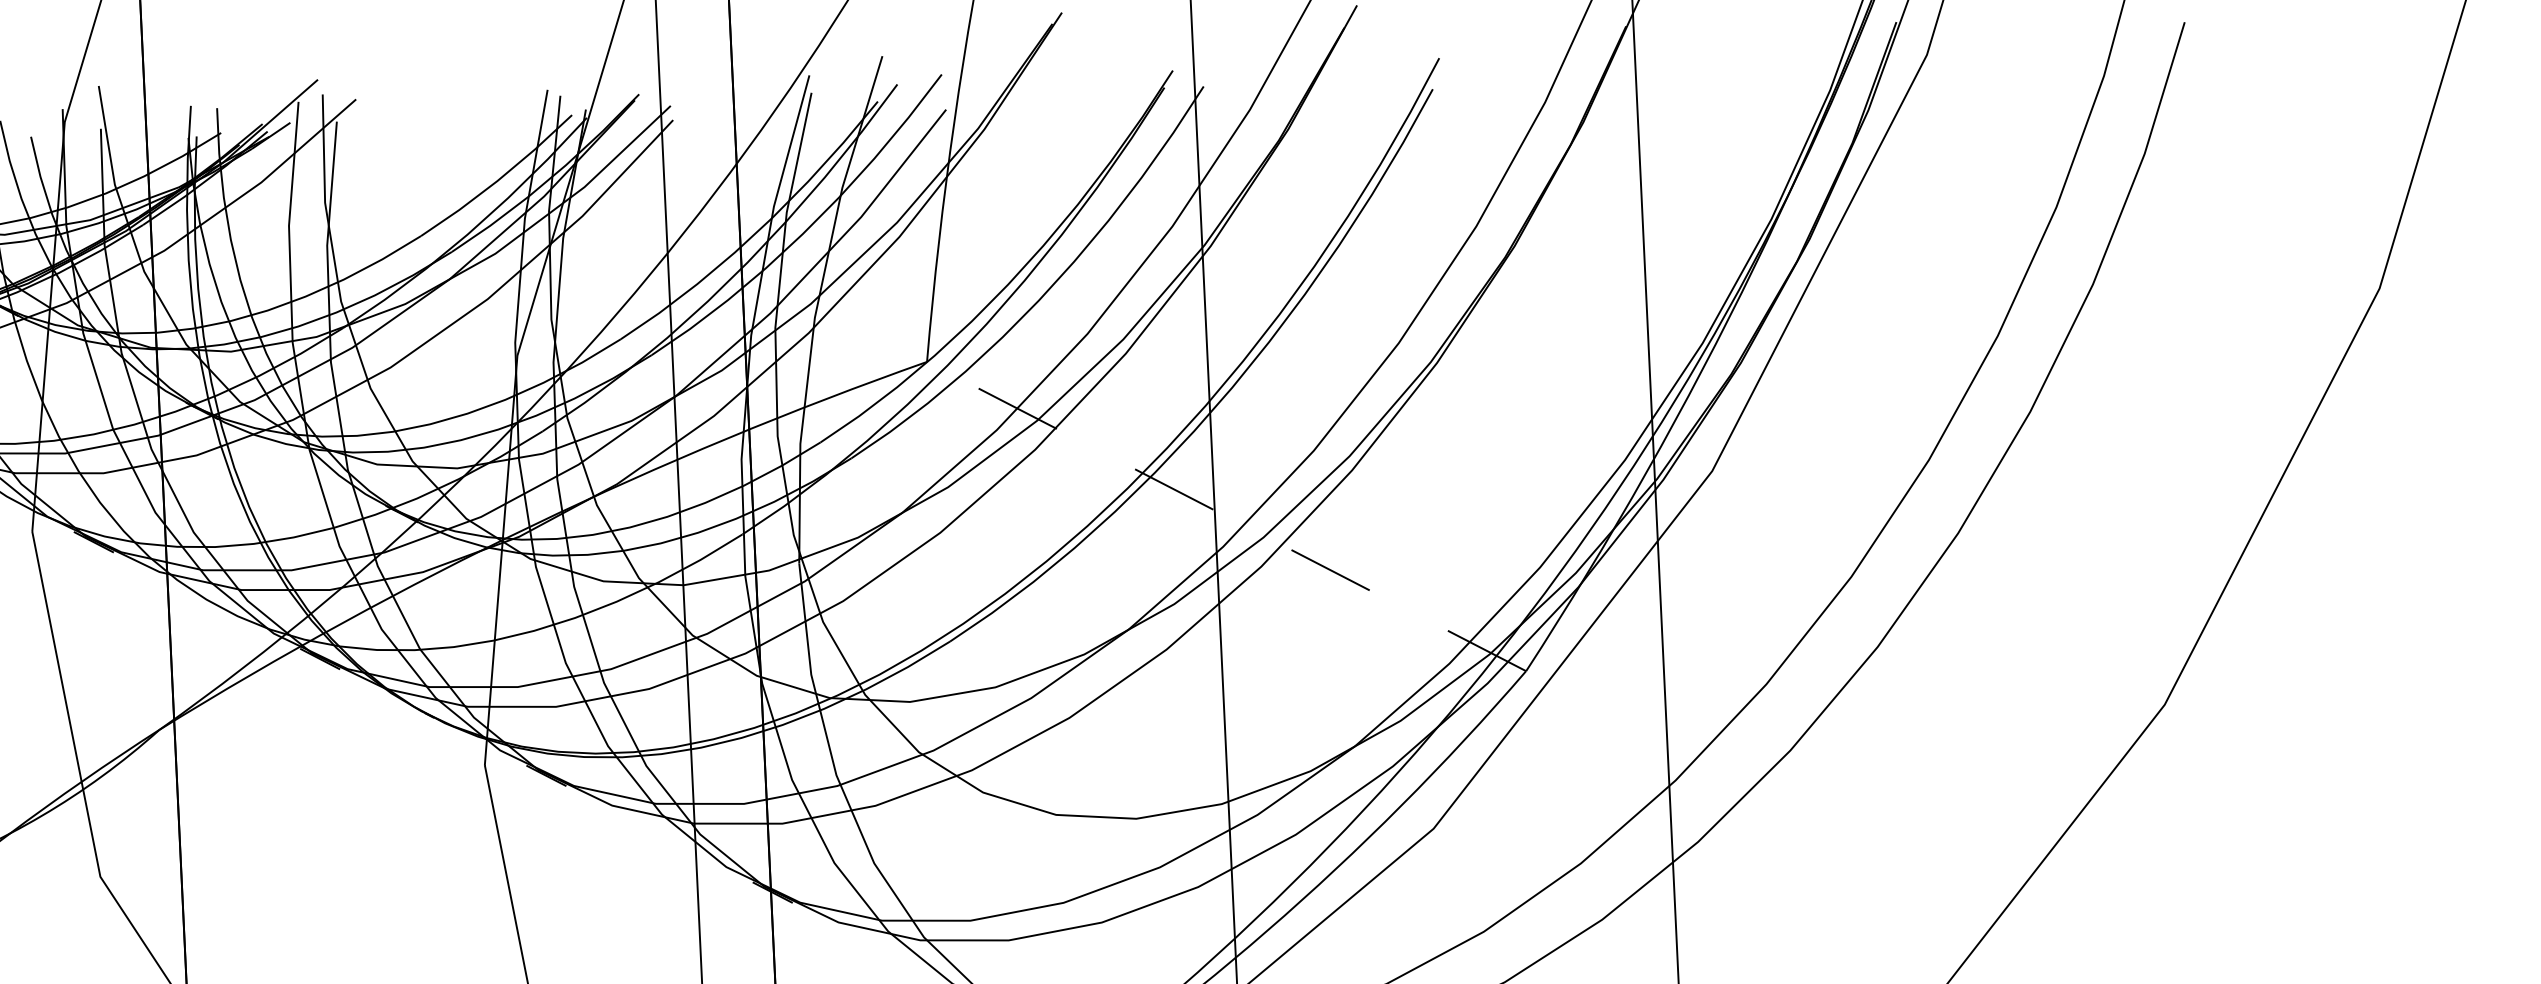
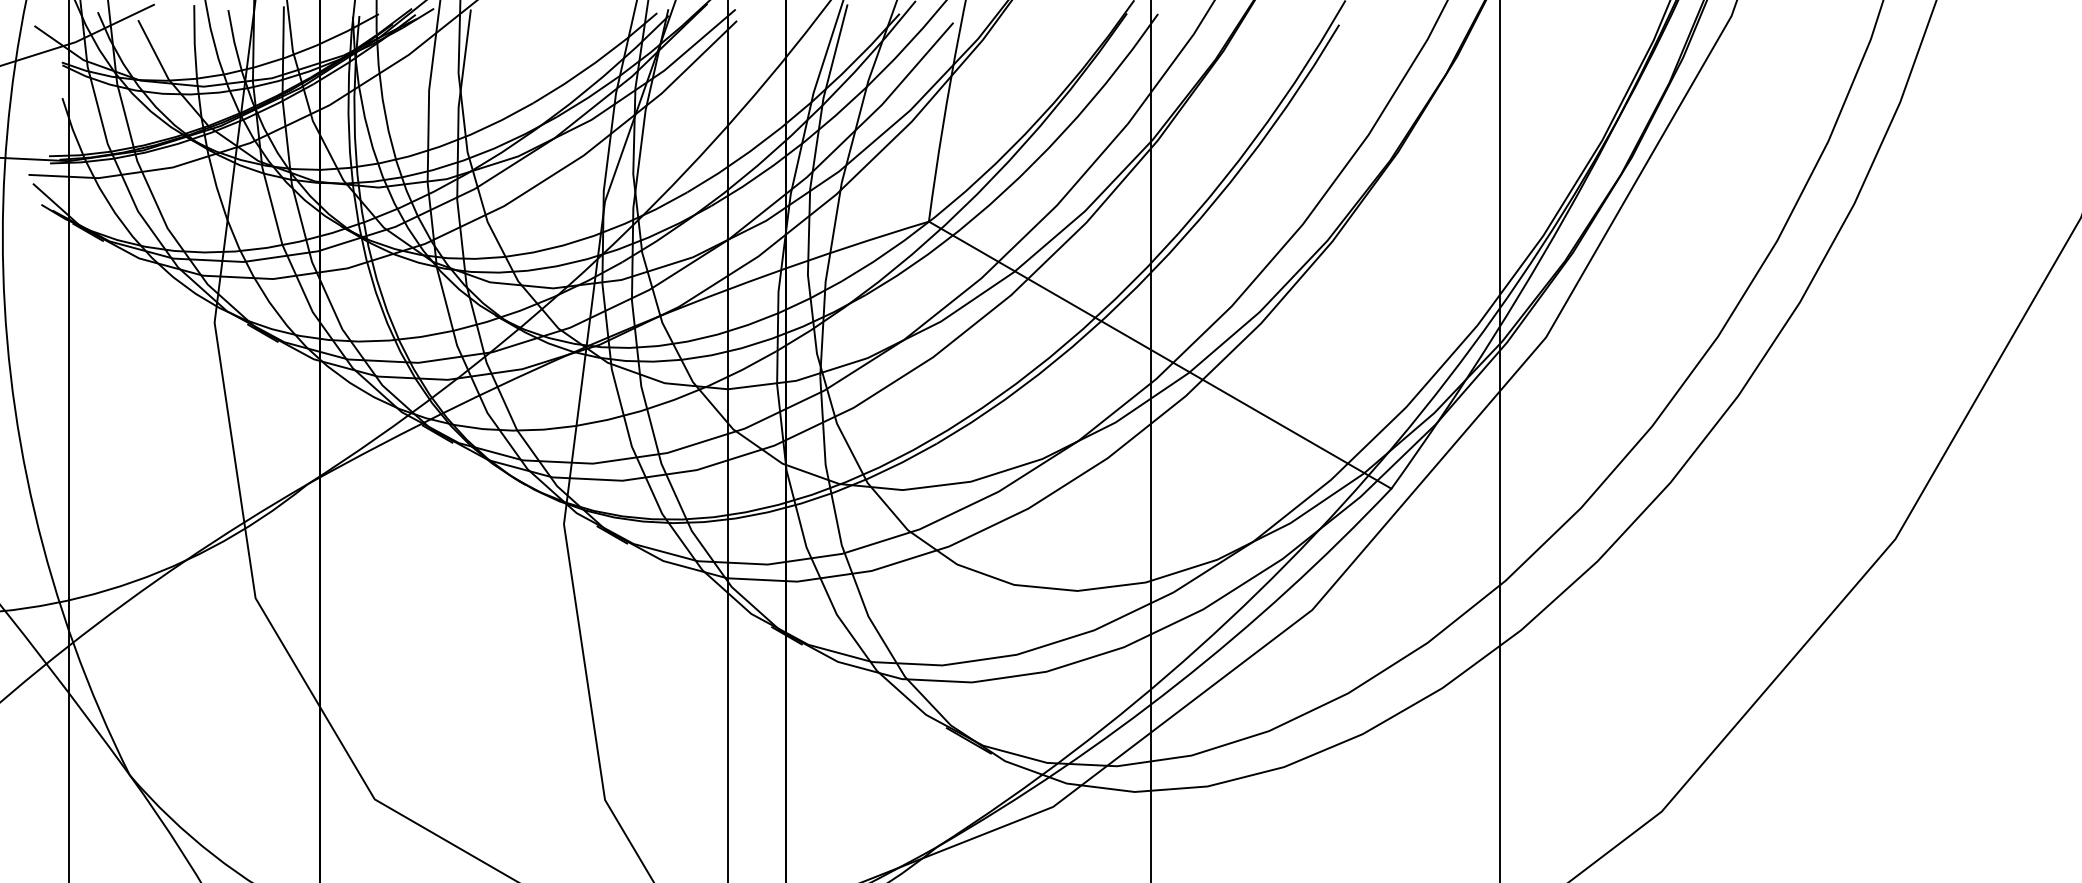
line: (1225, 515) -> (1159, 354), dashed -> solid

